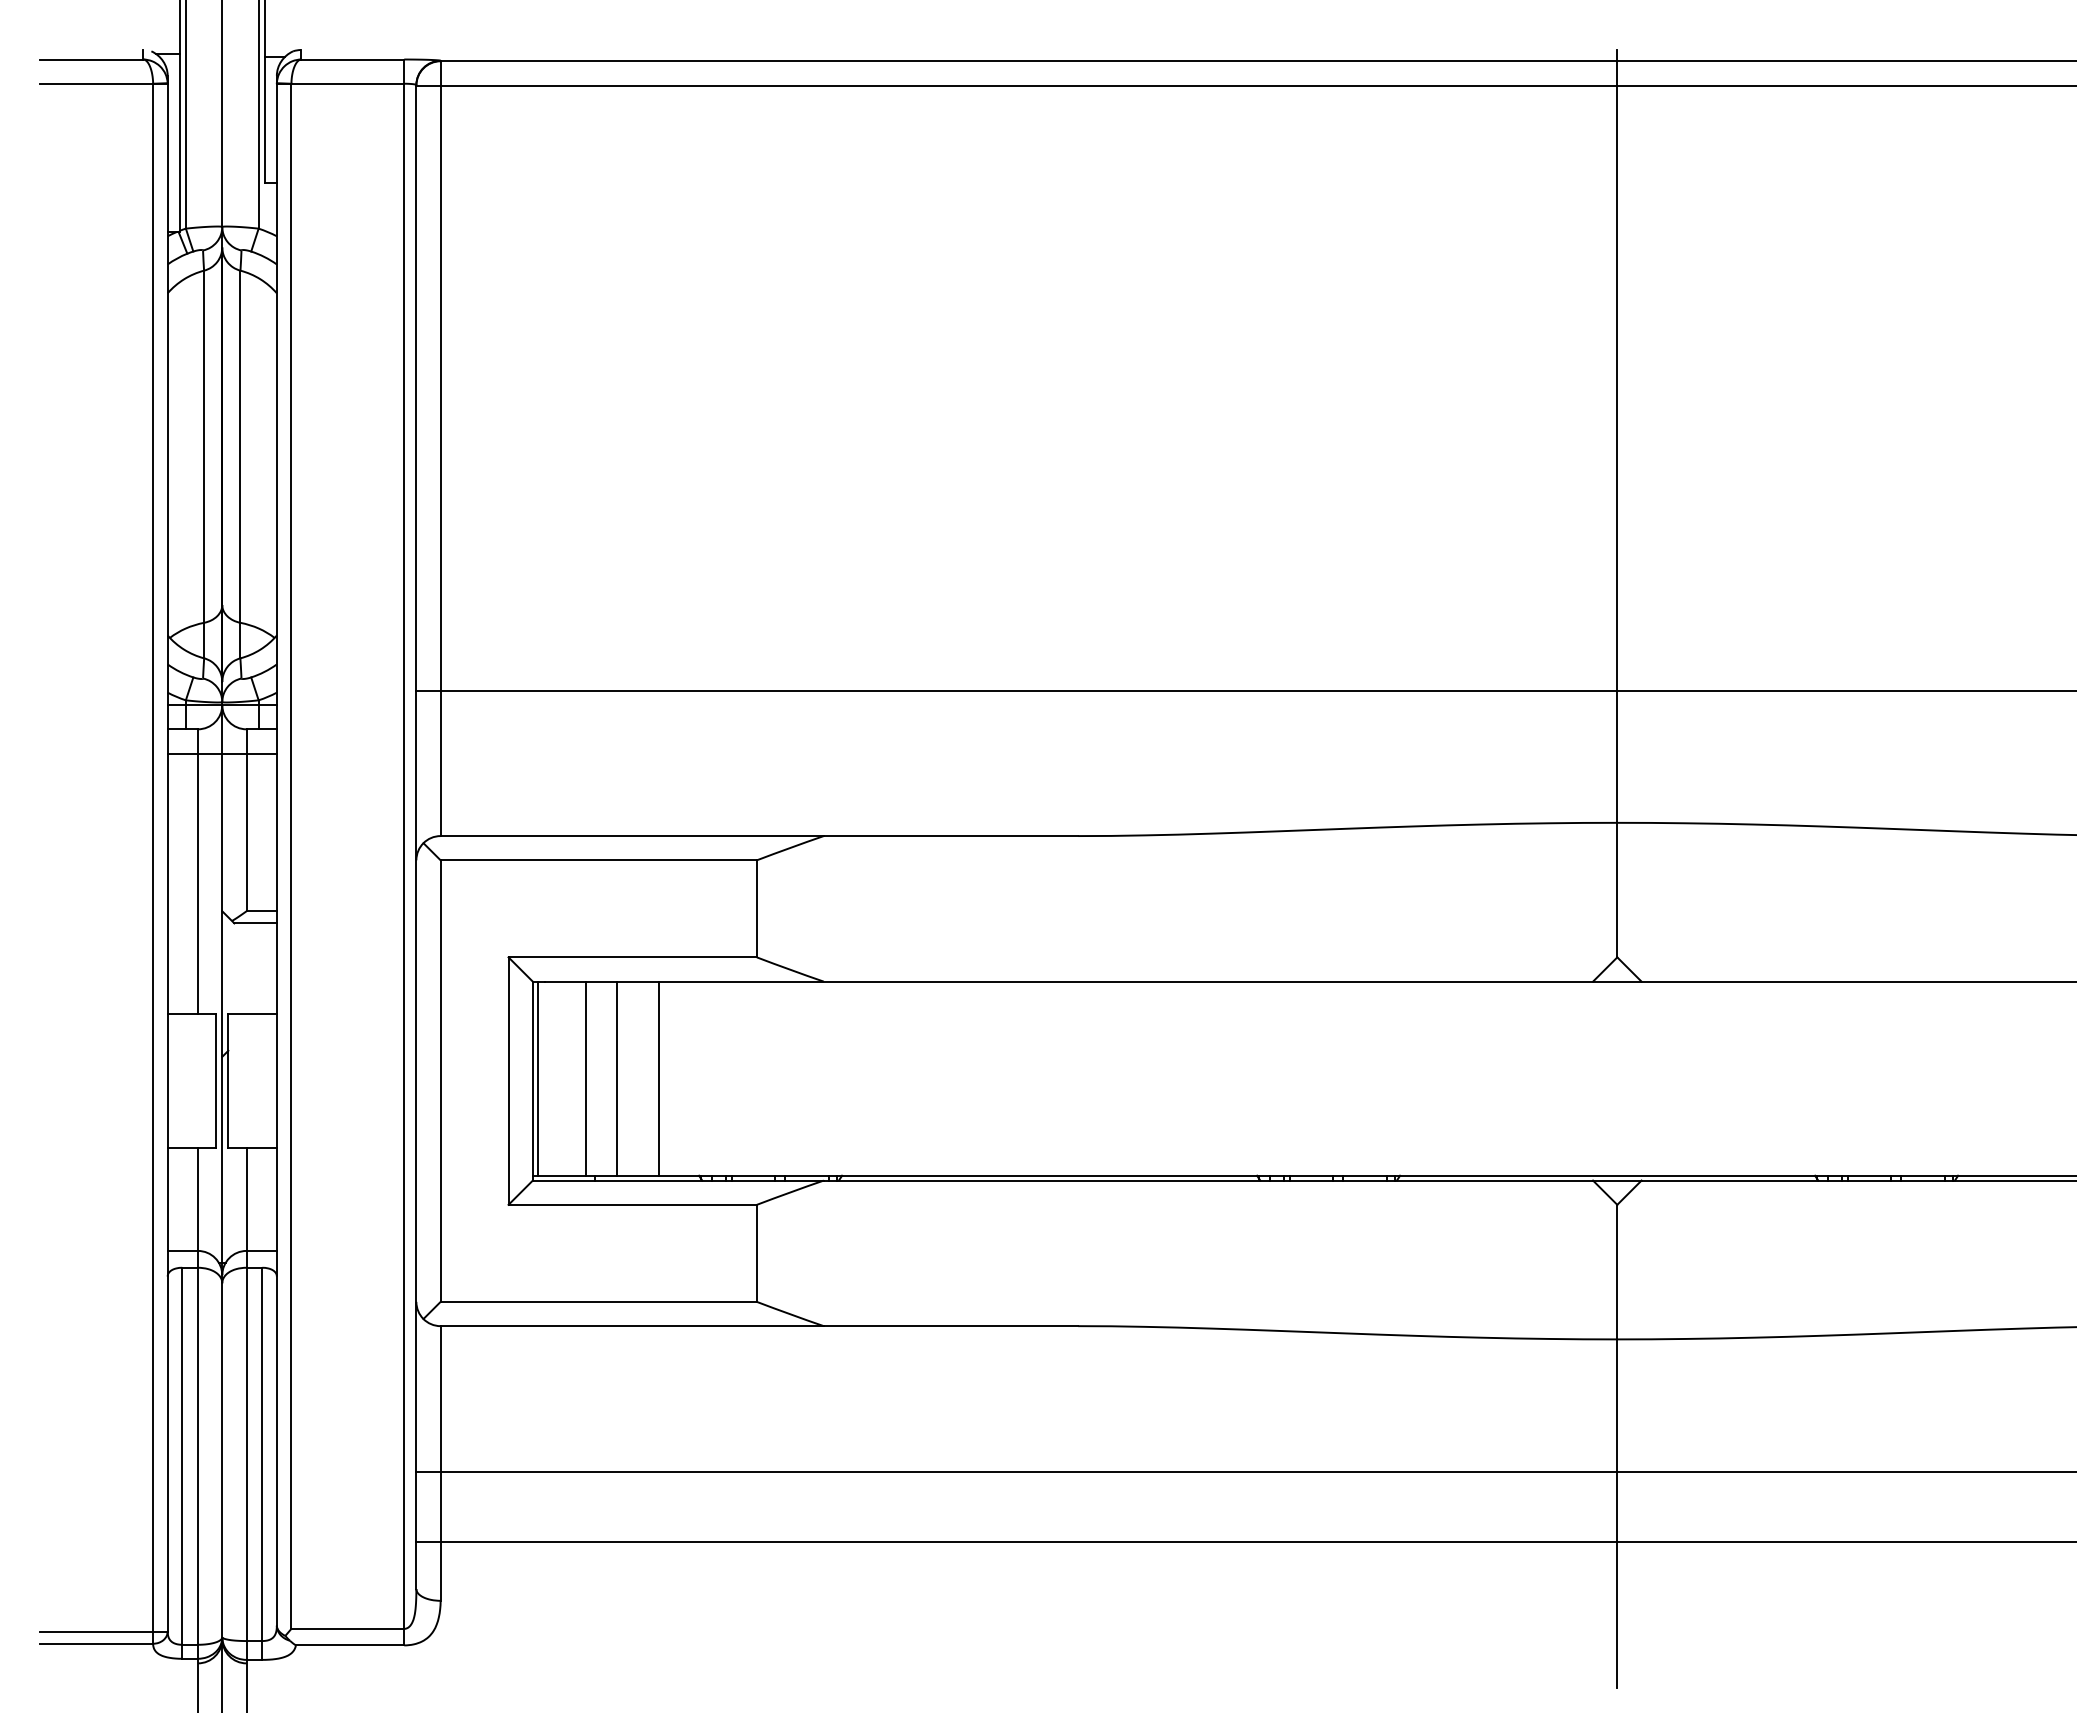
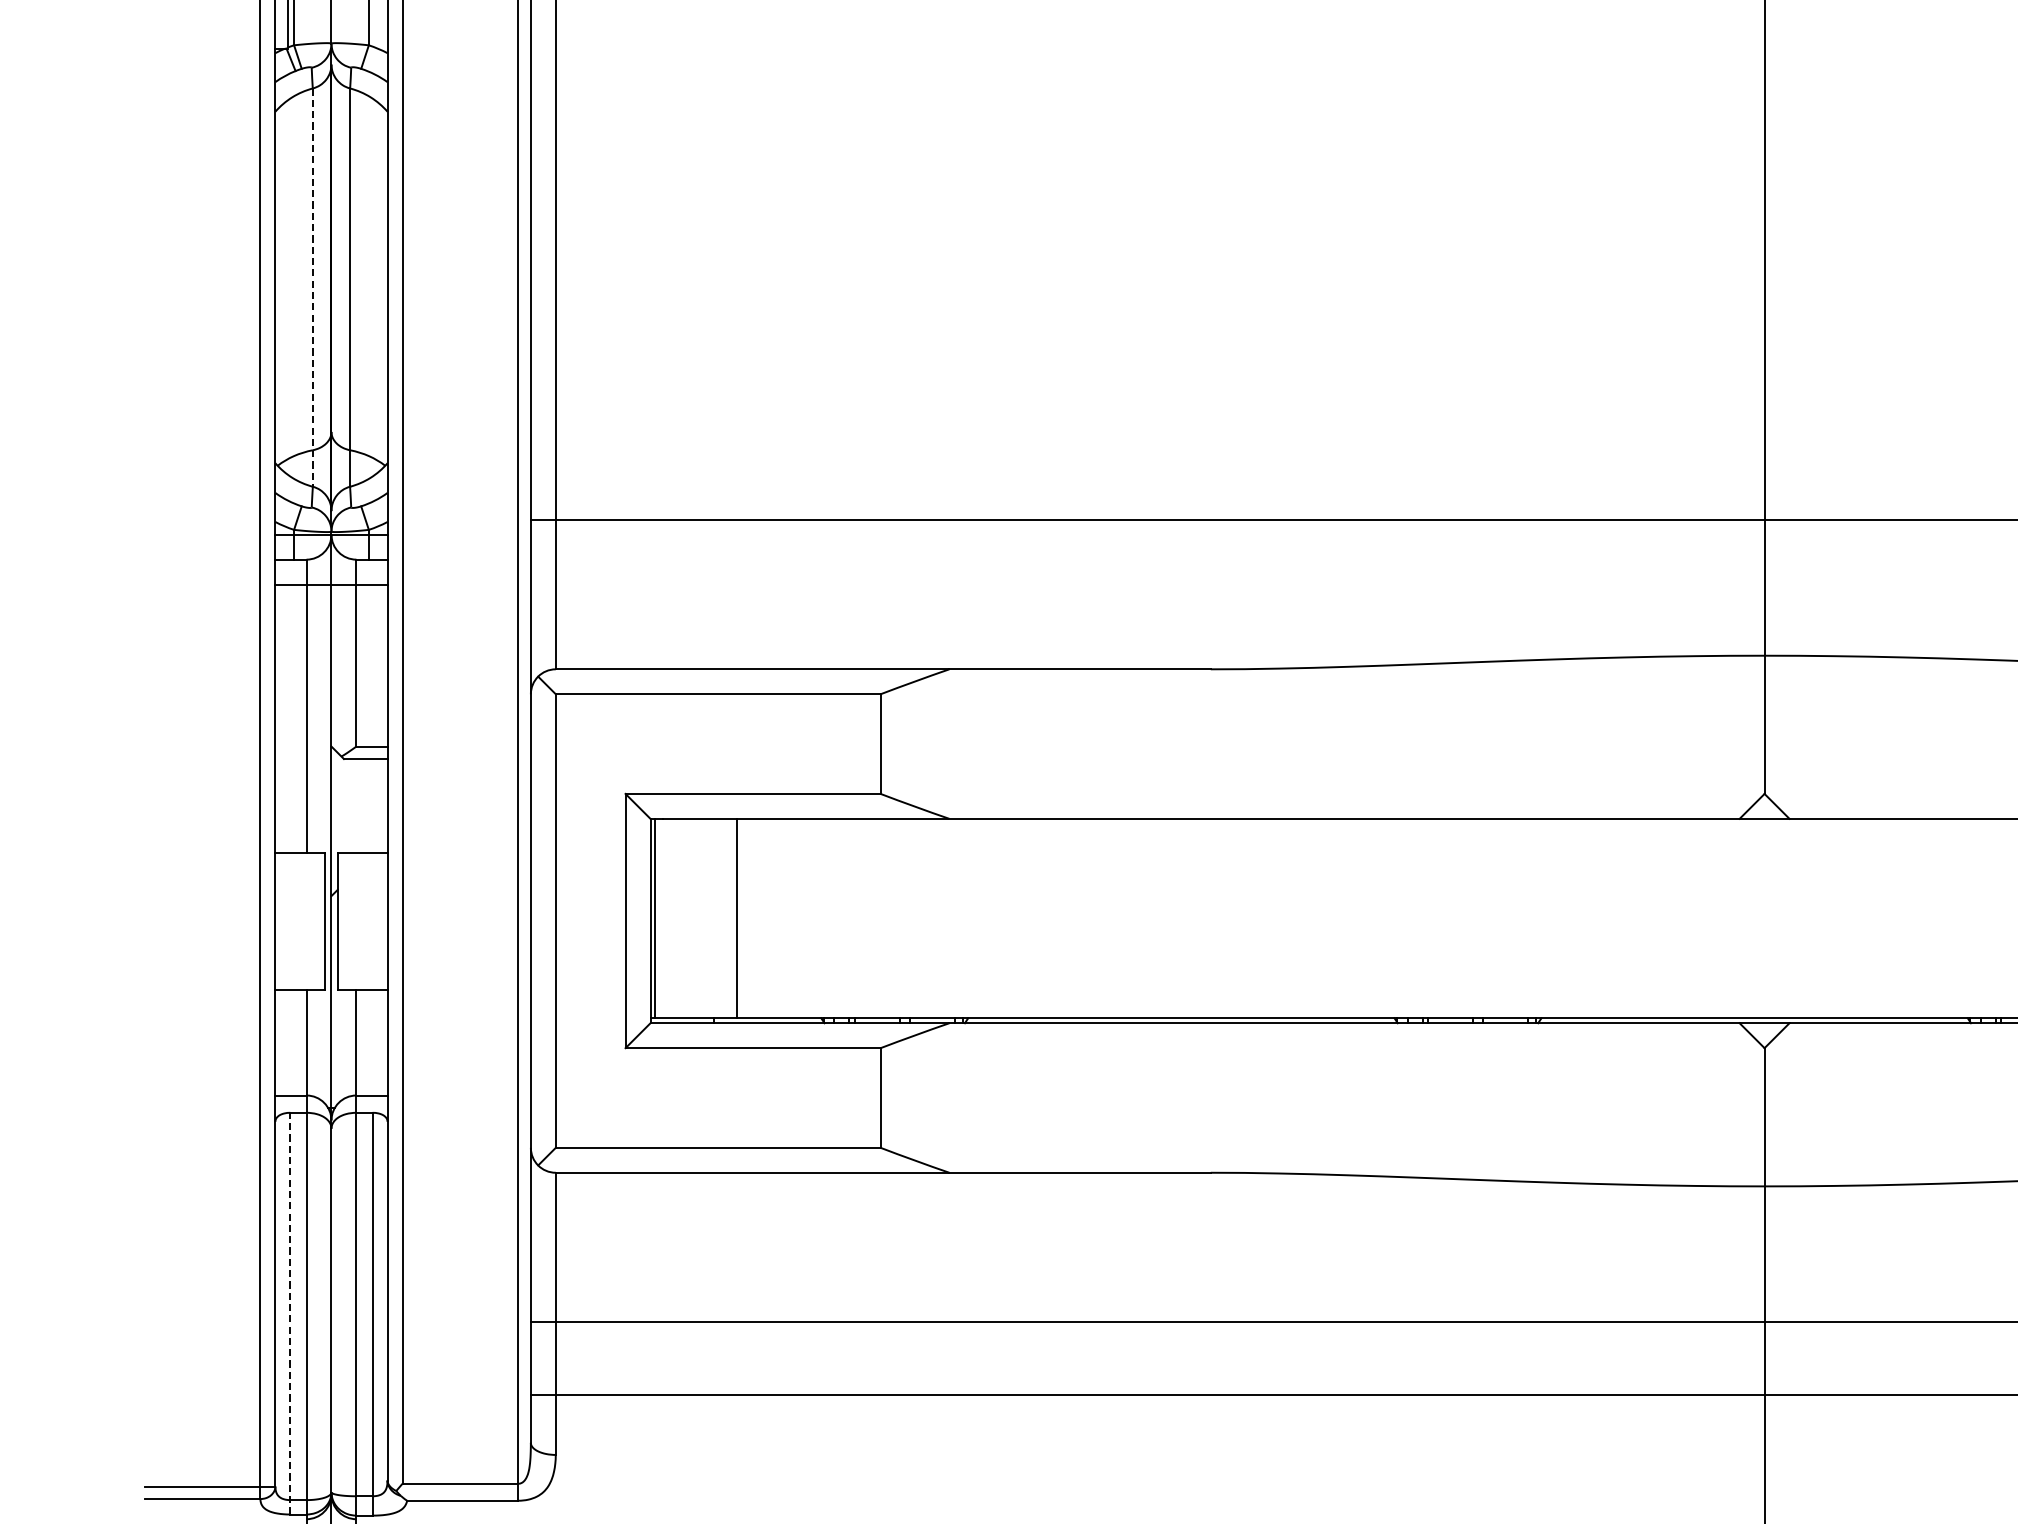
line: (204, 464) -> (313, 287), solid -> dashed
line: (586, 1078) -> (705, 918), removed
line: (658, 1078) -> (779, 918), removed
line: (182, 1463) -> (290, 1313), solid -> dashed

